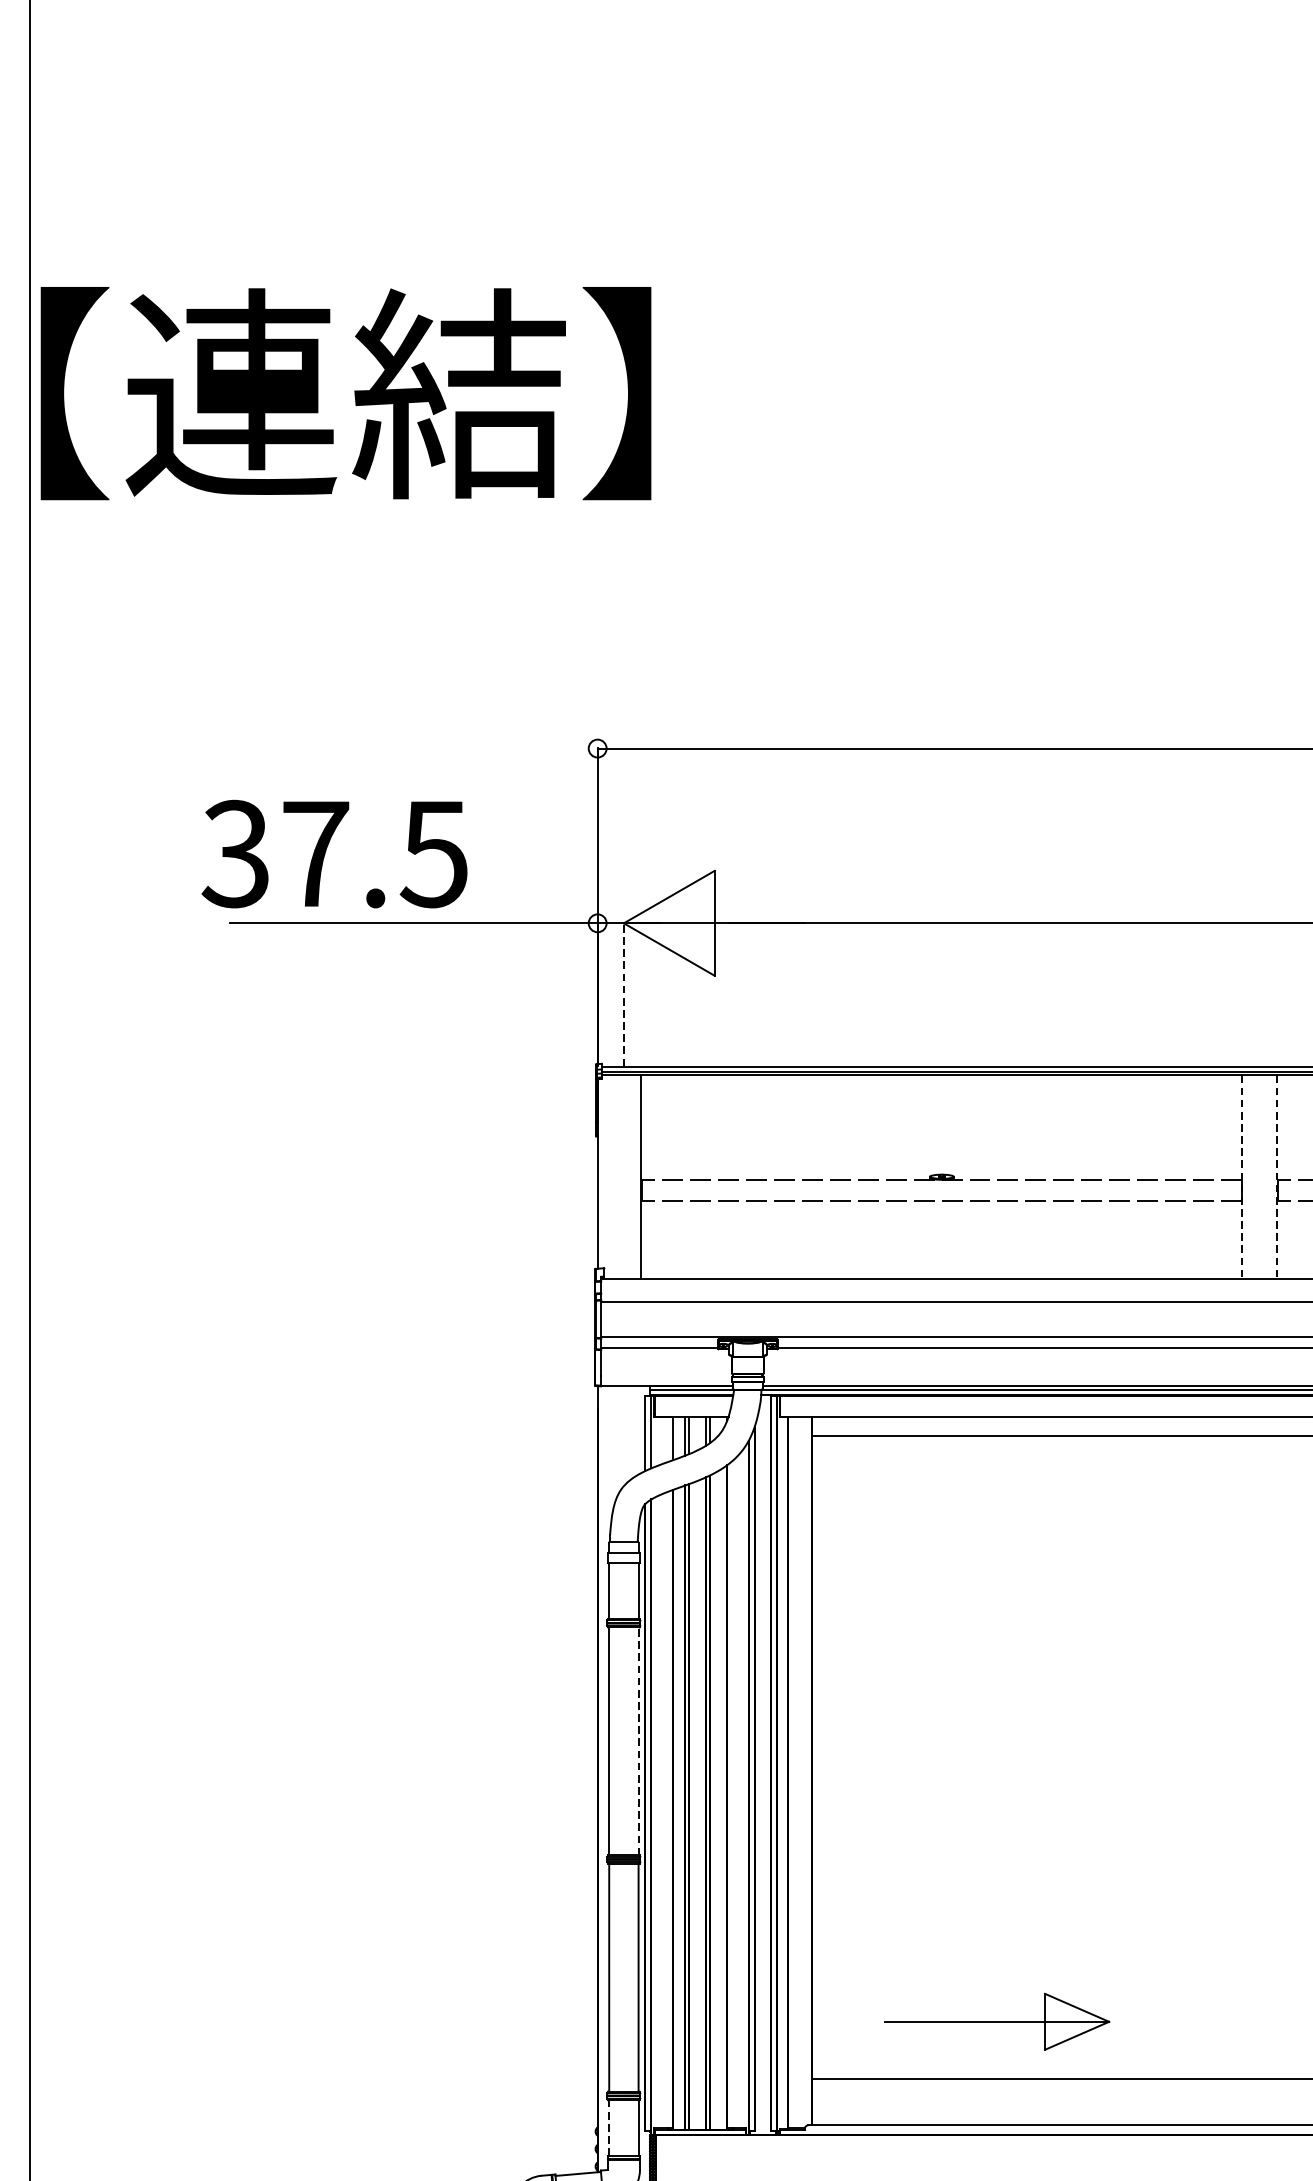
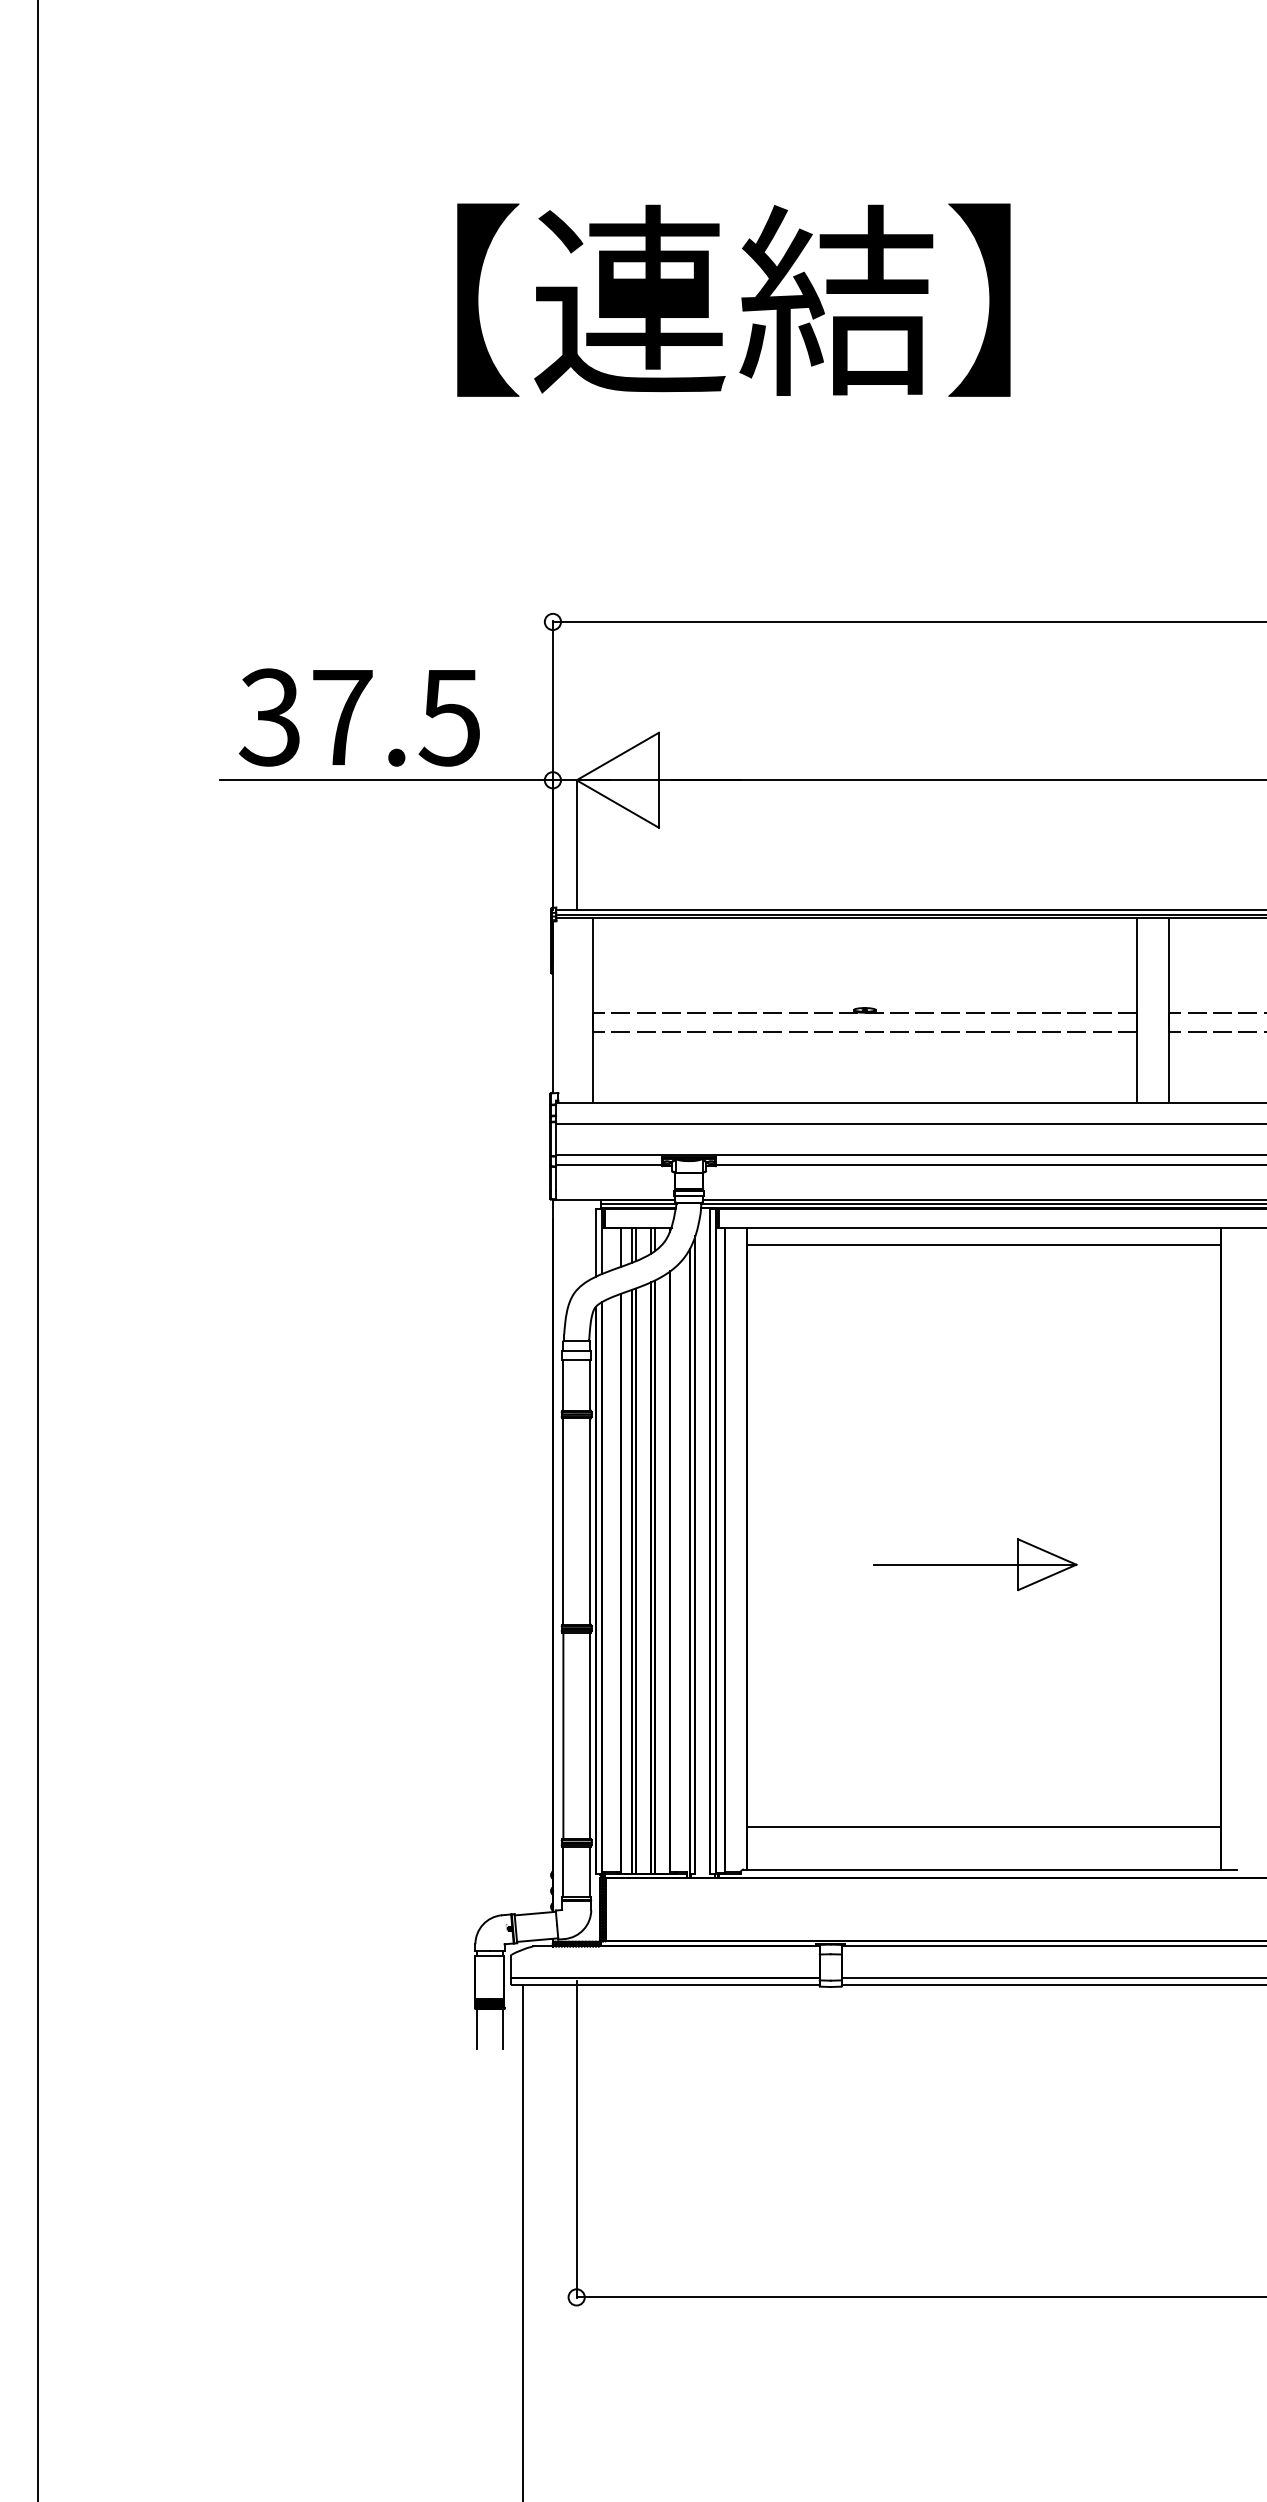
text: (345, 392) -> (733, 299), moved
text: (334, 854) -> (359, 717), moved
line: (623, 994) -> (576, 844), dashed -> solid
line: (1242, 1177) -> (1137, 1010), dashed -> solid
line: (1276, 1177) -> (1168, 1010), dashed -> solid
line: (638, 1741) -> (589, 1521), dashed -> solid
part: (997, 2021) -> (975, 1564), moved
line: (609, 2127) -> (563, 1871), dashed -> solid

